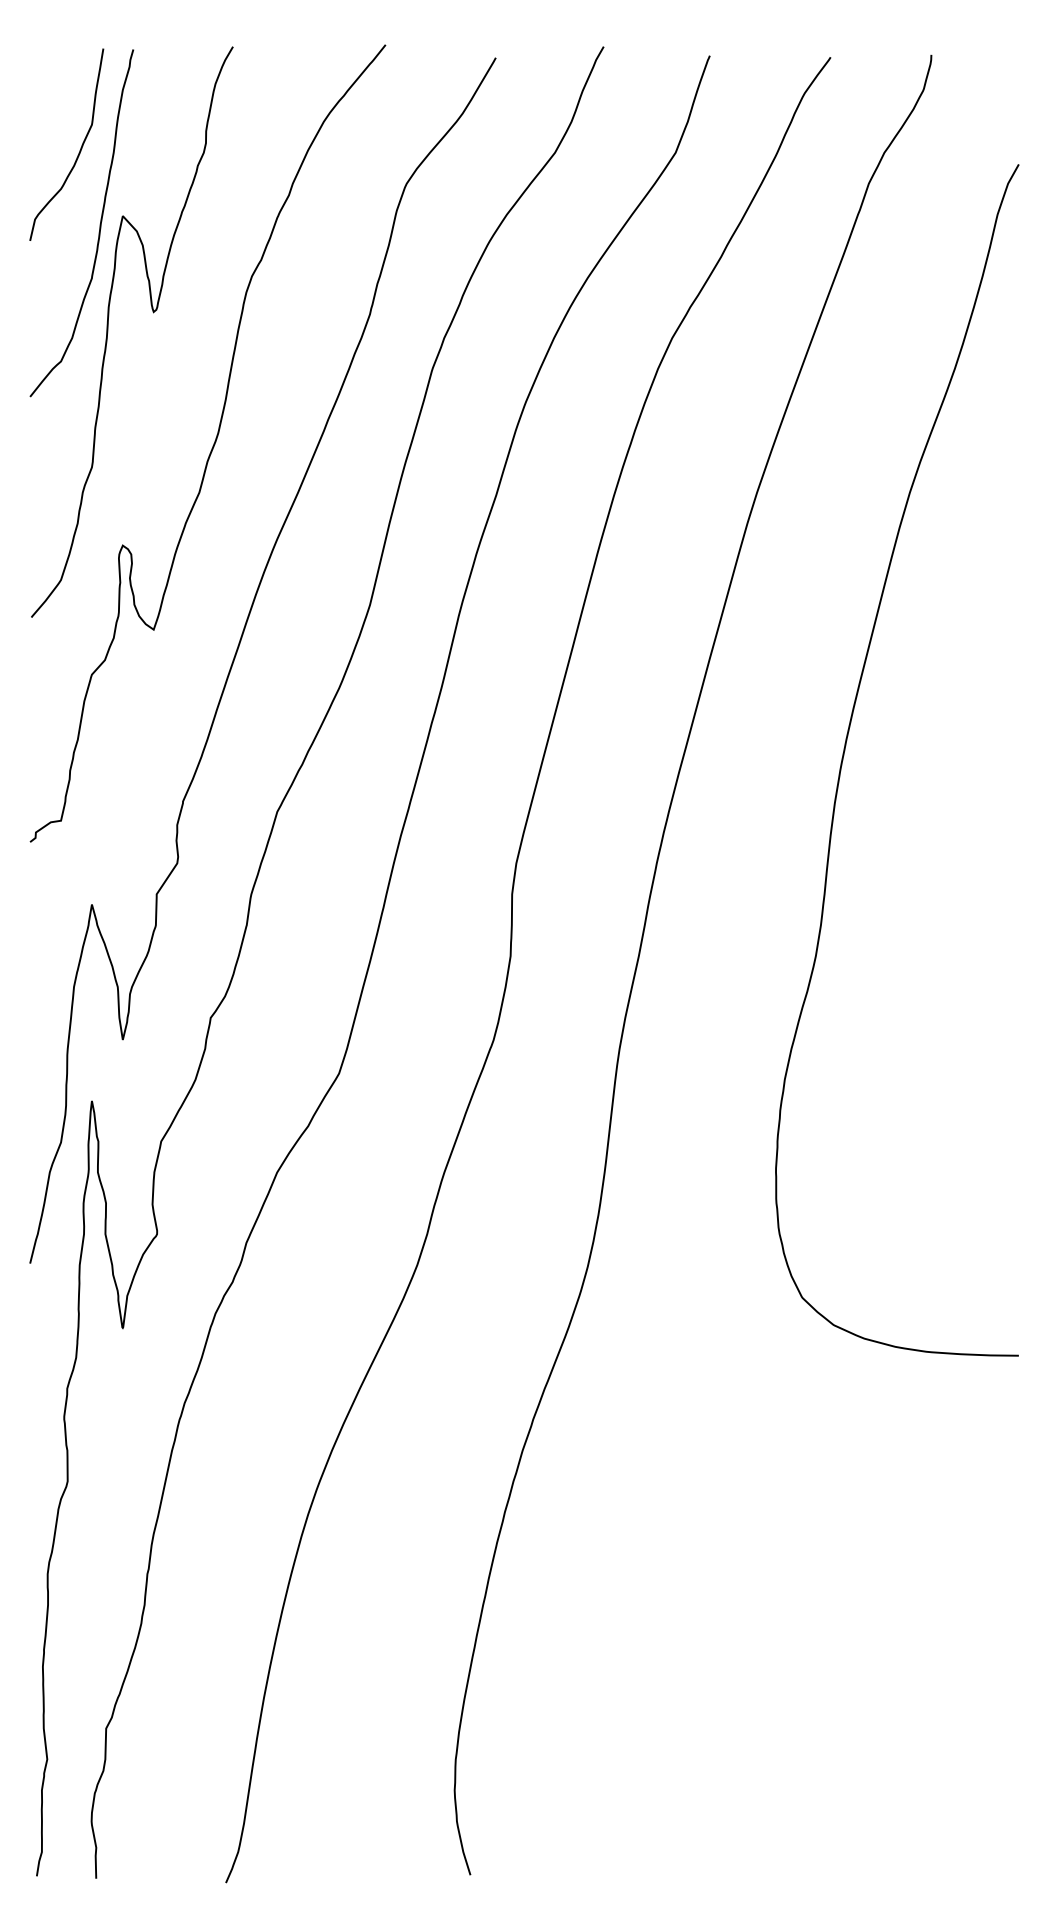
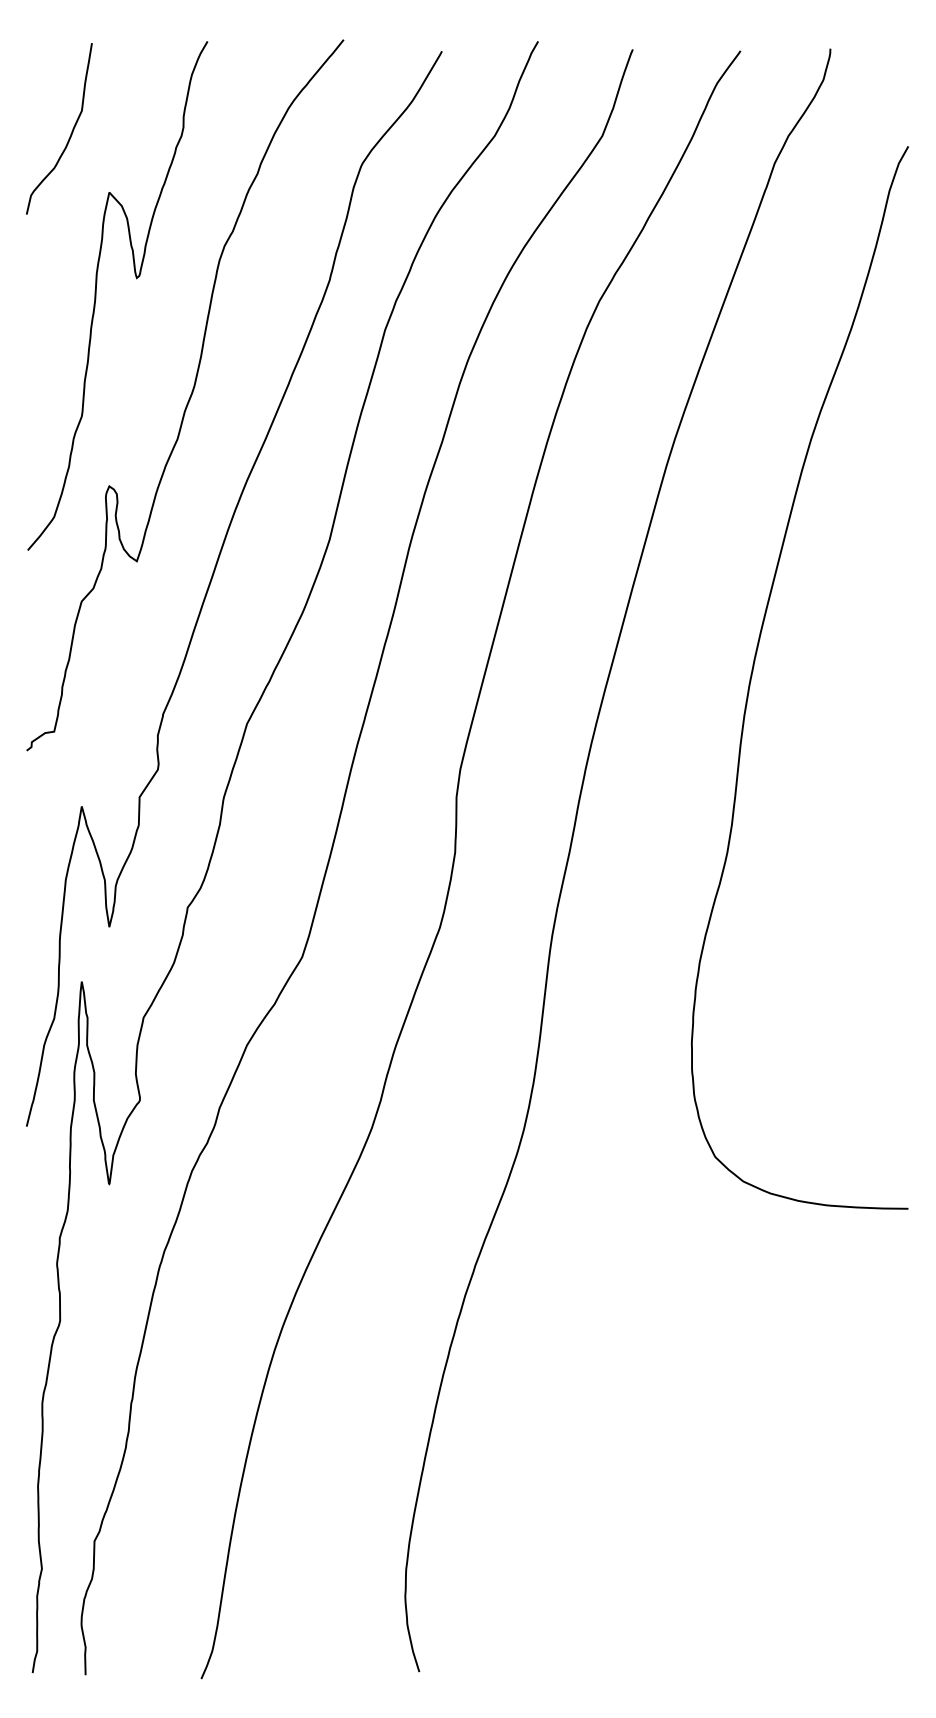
curve: (99, 224) -> (88, 199), removed

